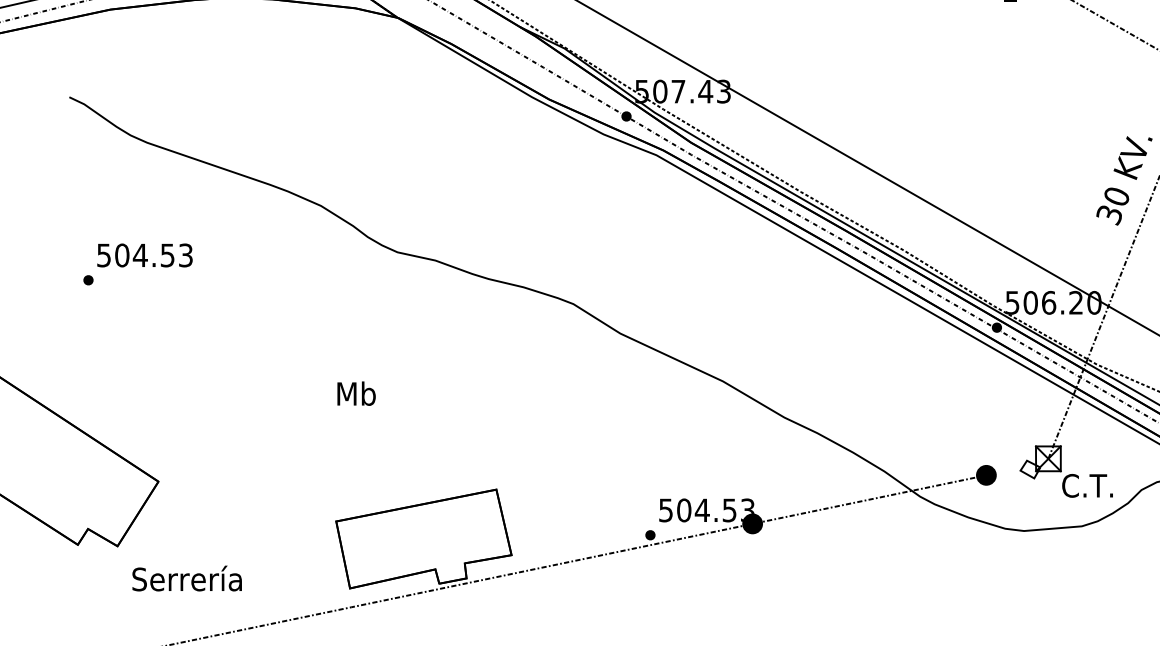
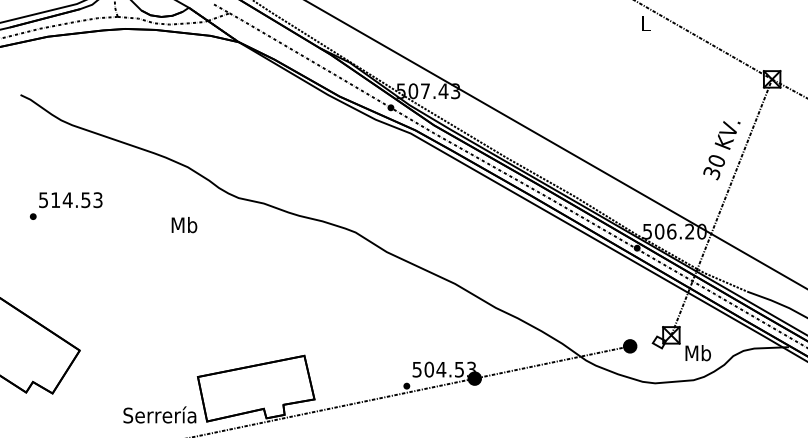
text: (121, 255) -> (55, 200), 504.53 -> 514.53
text: (356, 394) -> (184, 225), moved
text: (1087, 486) -> (697, 353), C.T. -> Mb
text: (186, 577) -> (159, 414), moved

